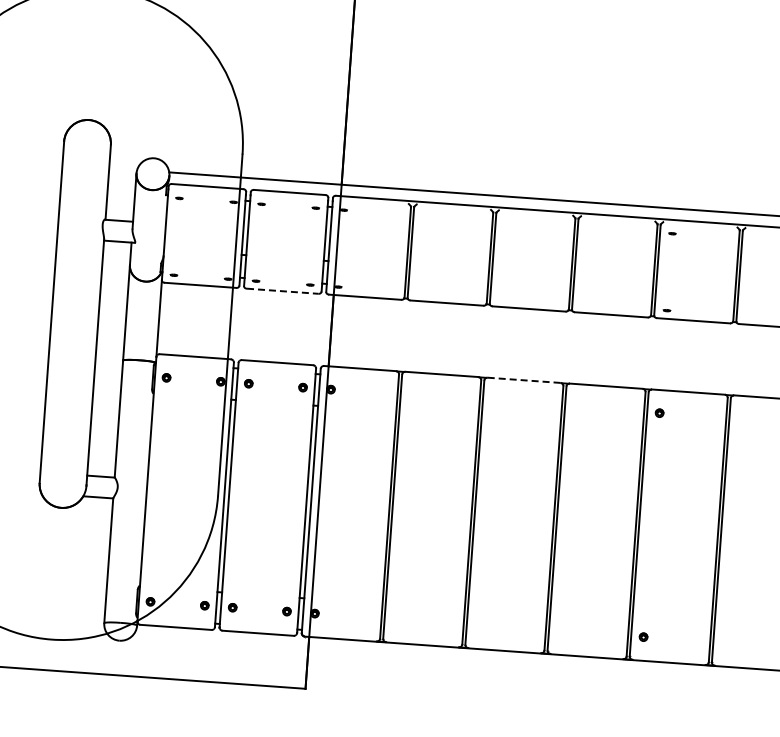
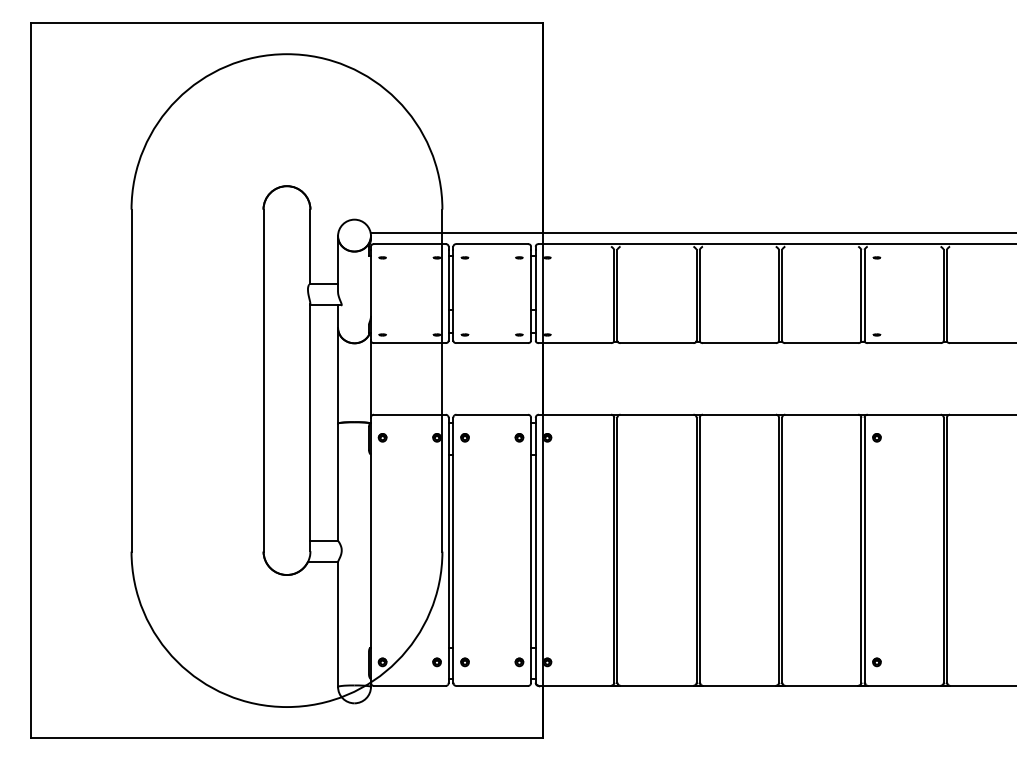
line: (282, 291) -> (492, 343), dashed -> solid
line: (524, 380) -> (739, 414), dashed -> solid

